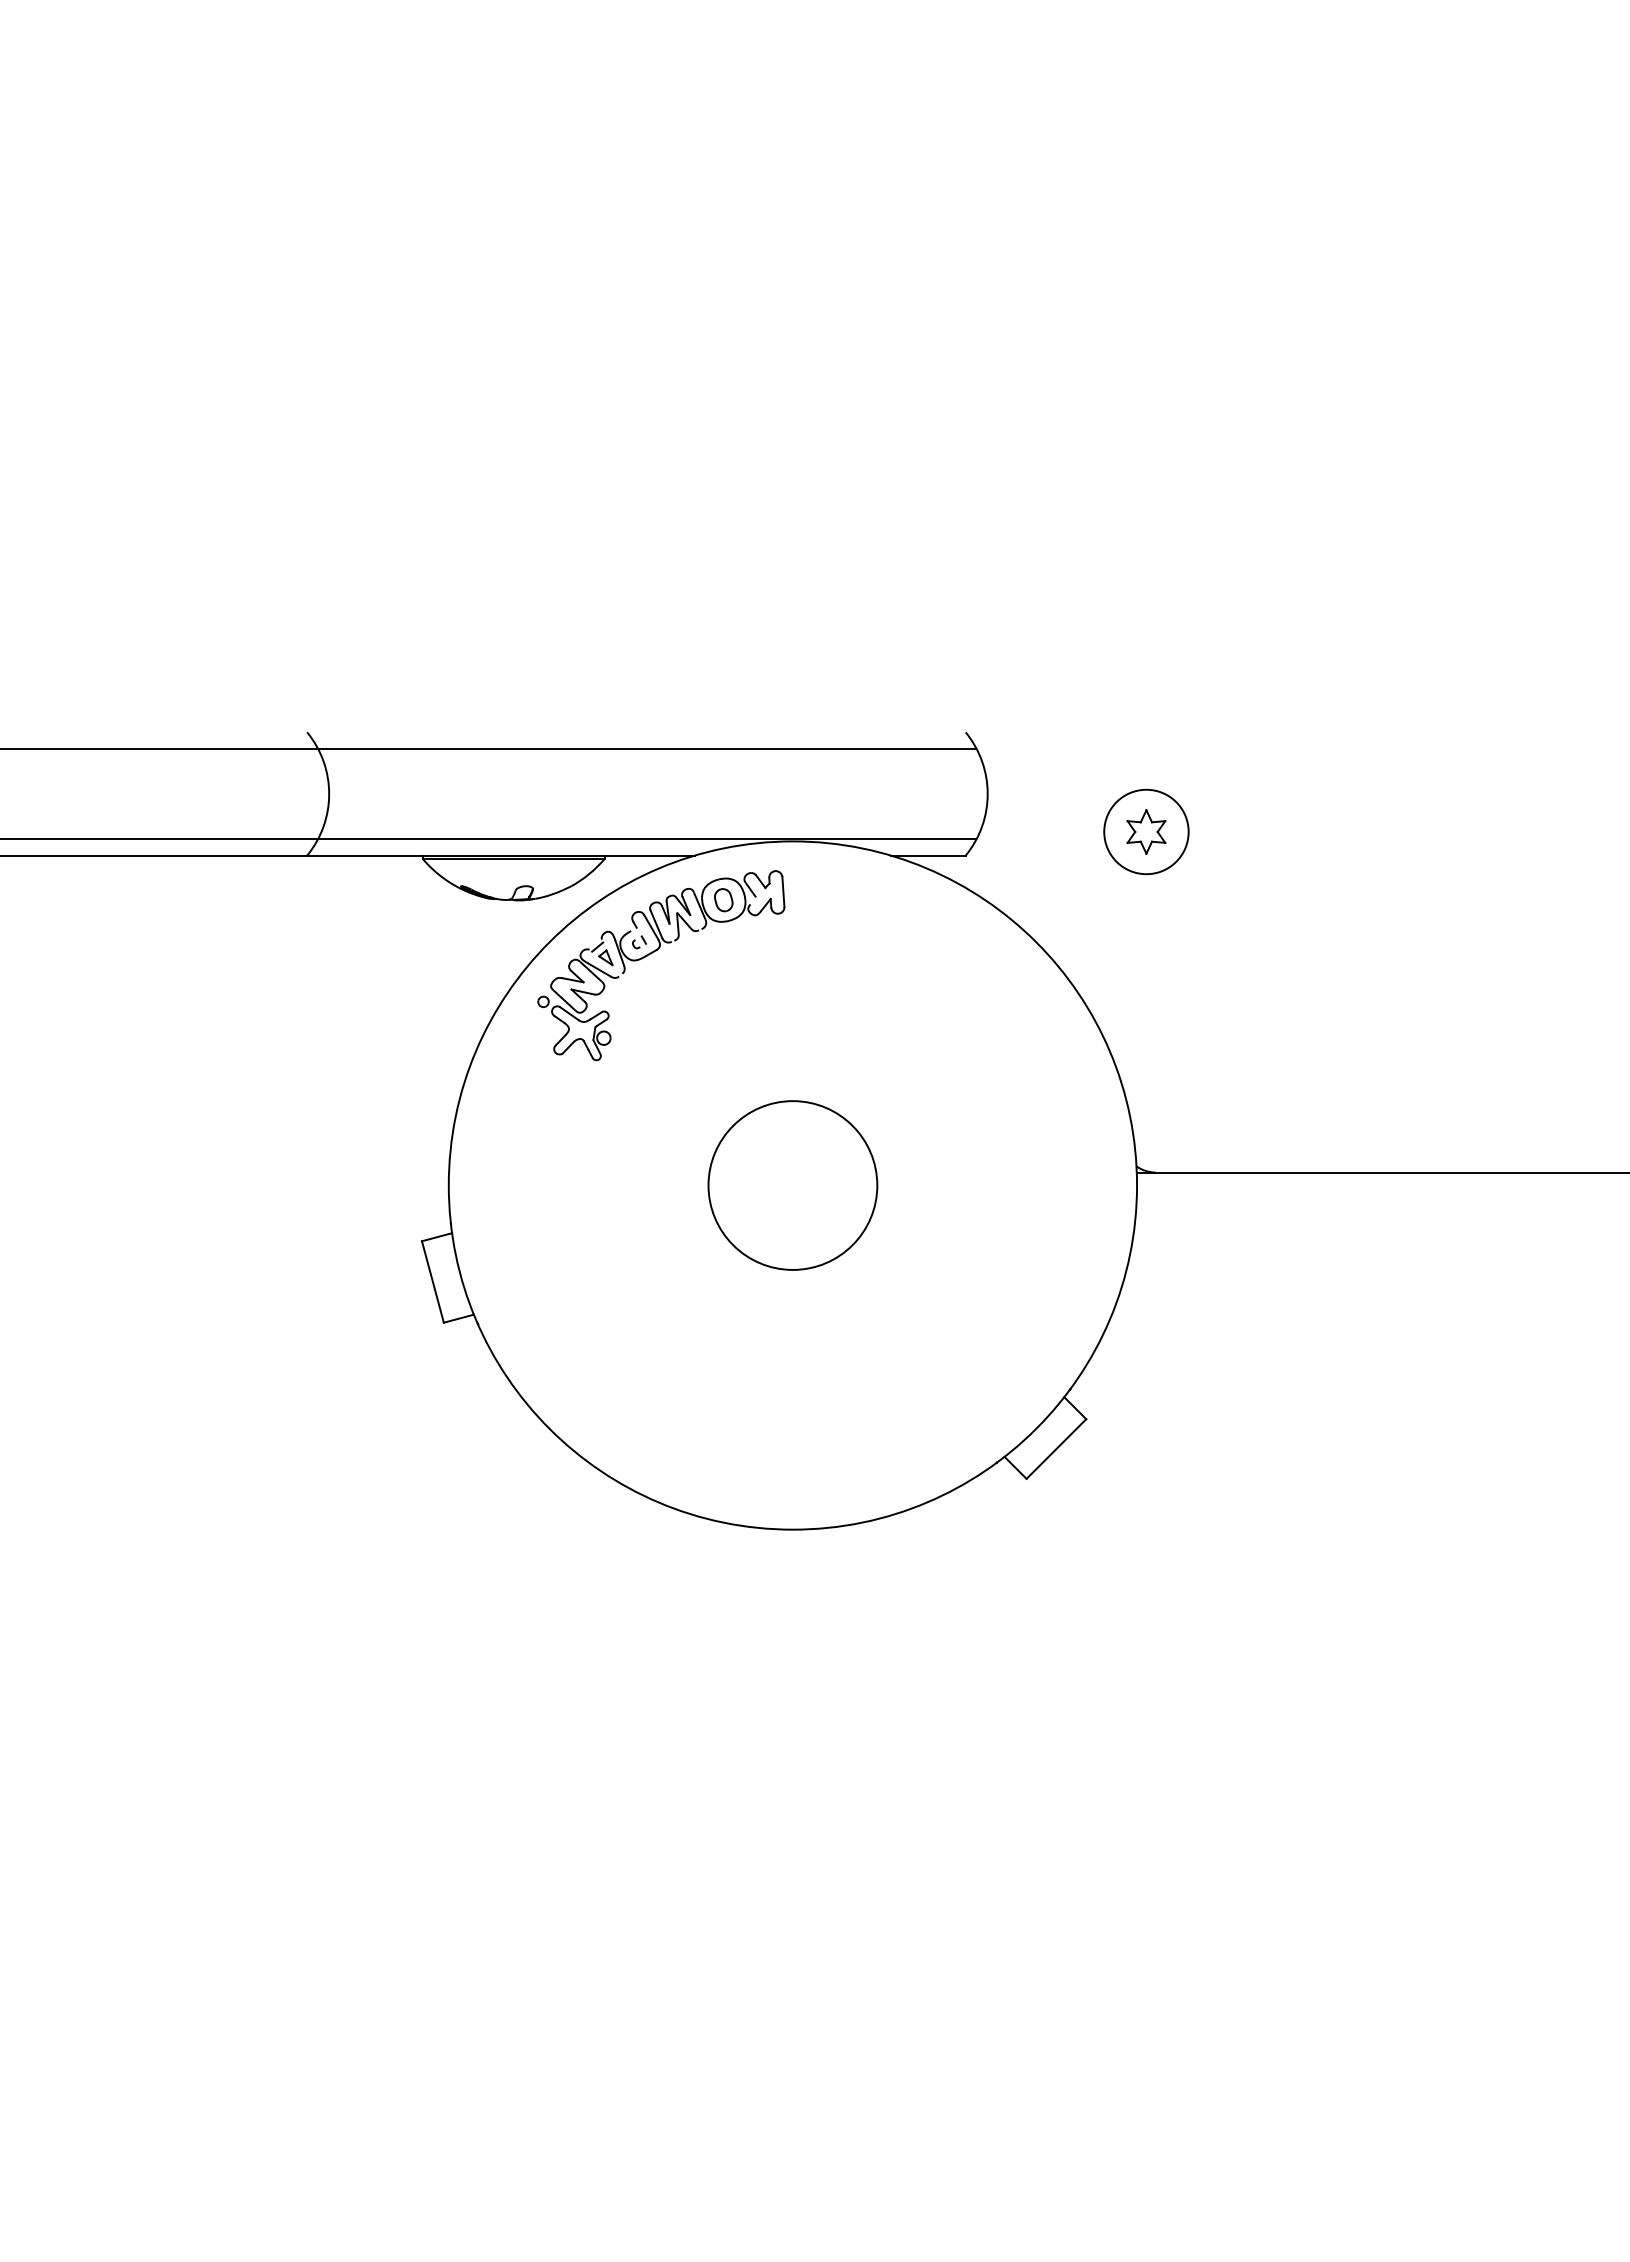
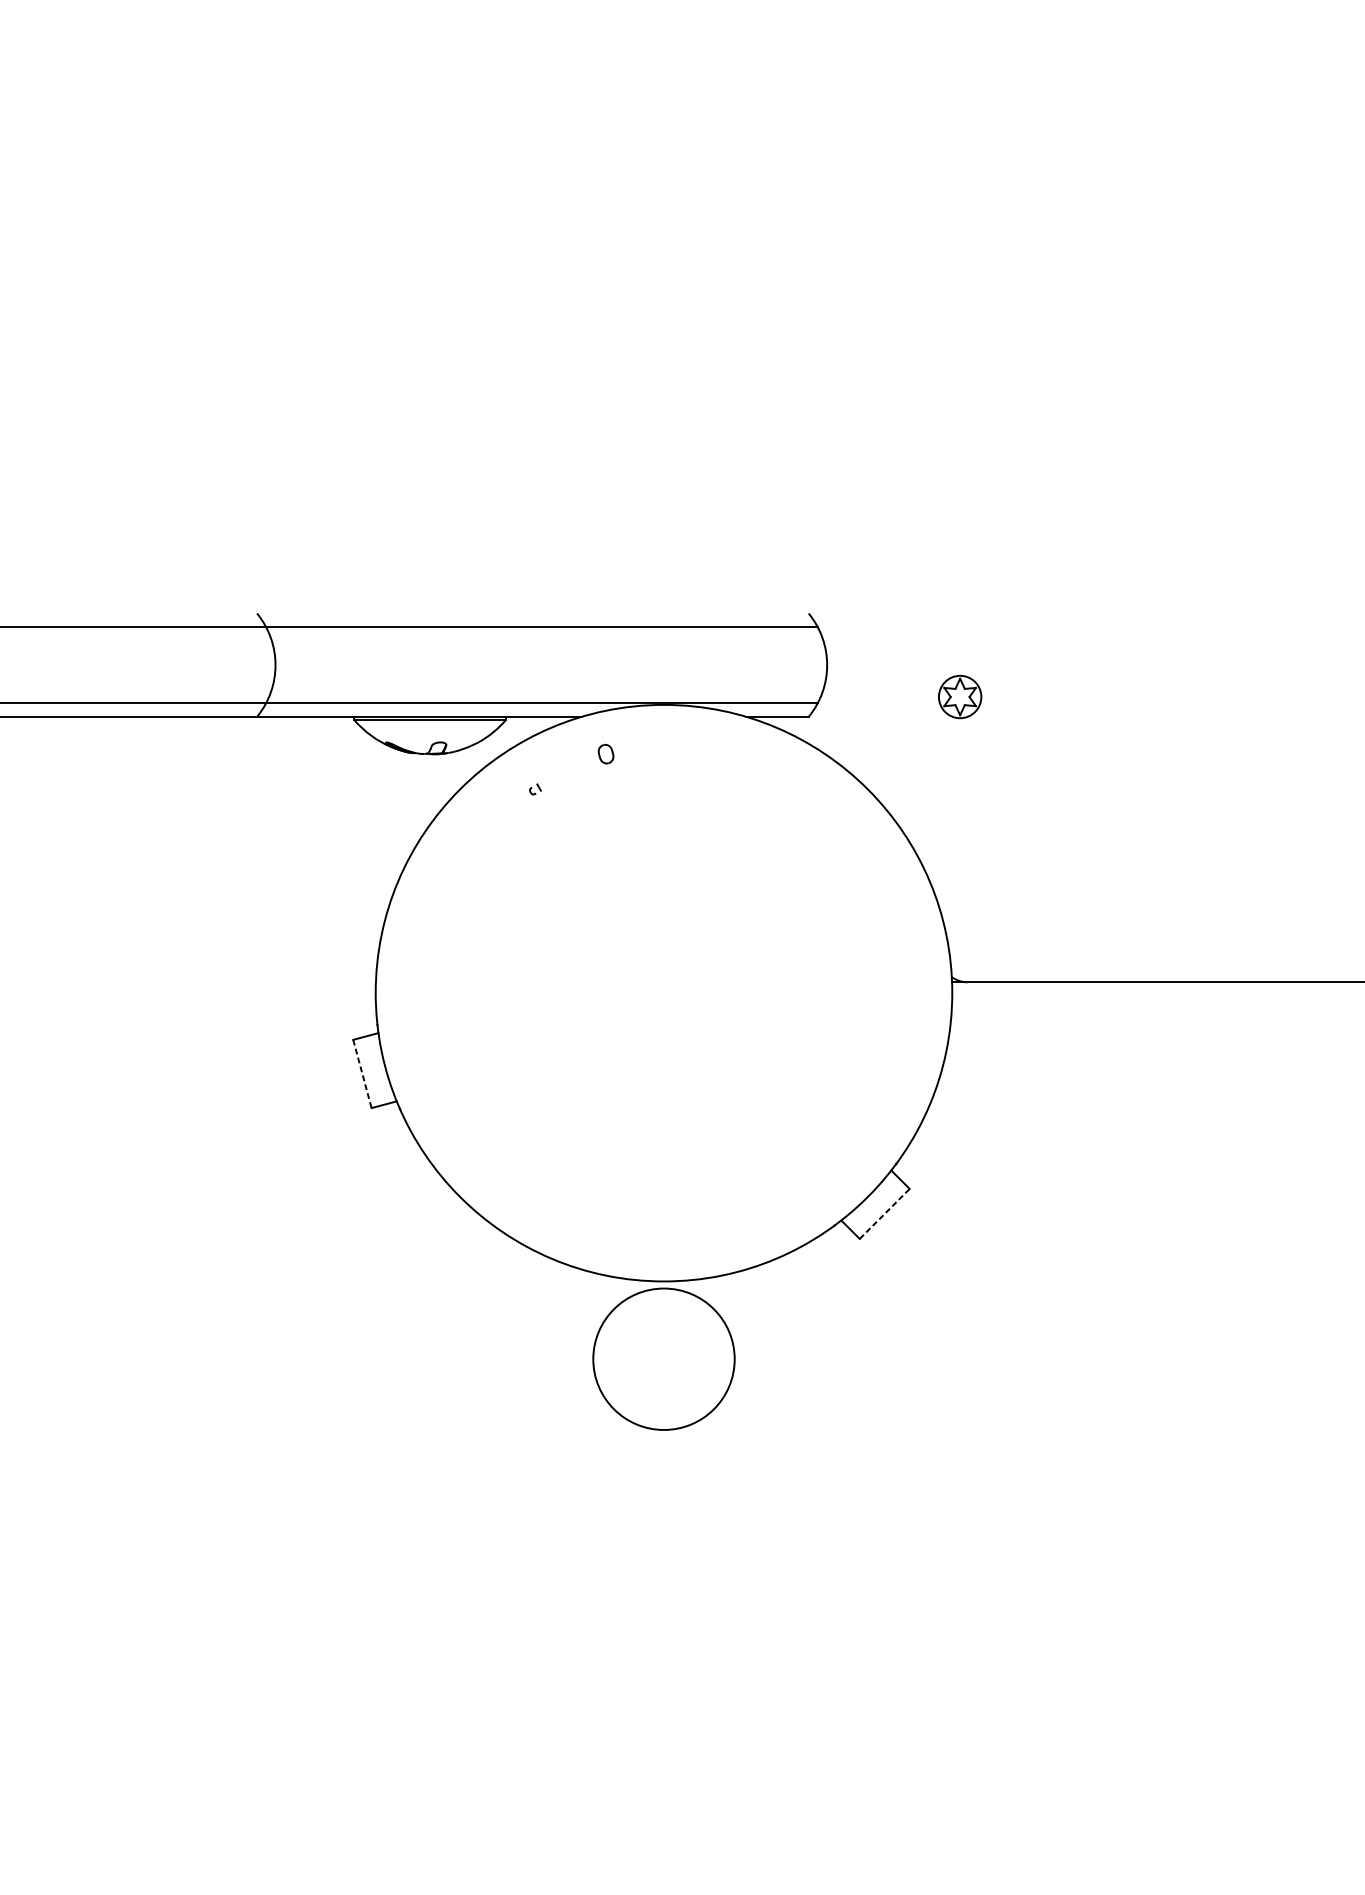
circle: (1146, 831) -> (960, 696), size x0.6
part: (654, 952) -> (548, 797), removed
circle: (792, 1185) -> (663, 1359), moved
line: (433, 1282) -> (362, 1074), solid -> dashed
line: (1056, 1448) -> (884, 1213), solid -> dashed

